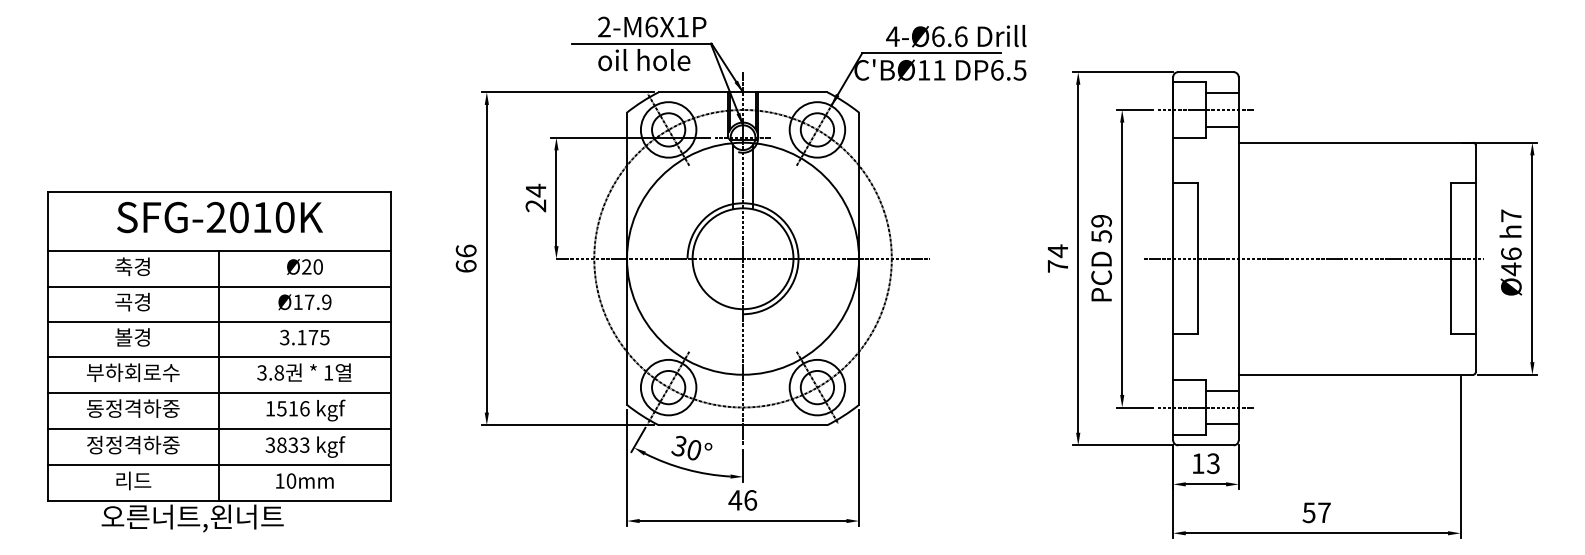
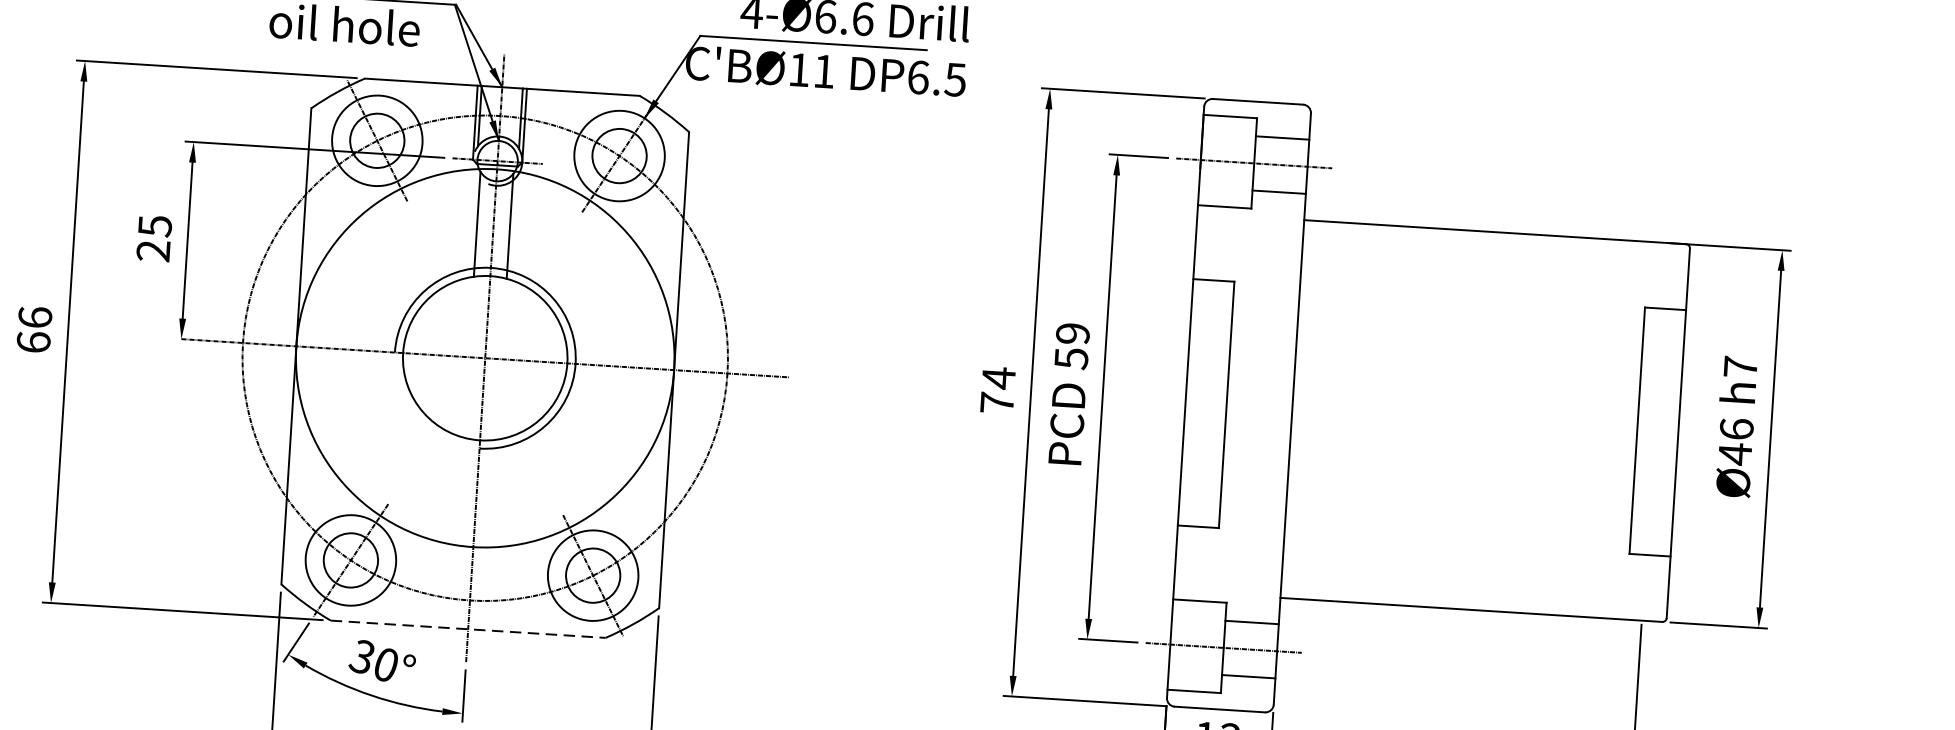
text: (536, 190) -> (155, 225), 24 -> 25
line: (1313, 258) -> (1414, 416), removed
line: (743, 425) -> (468, 629), solid -> dashed

